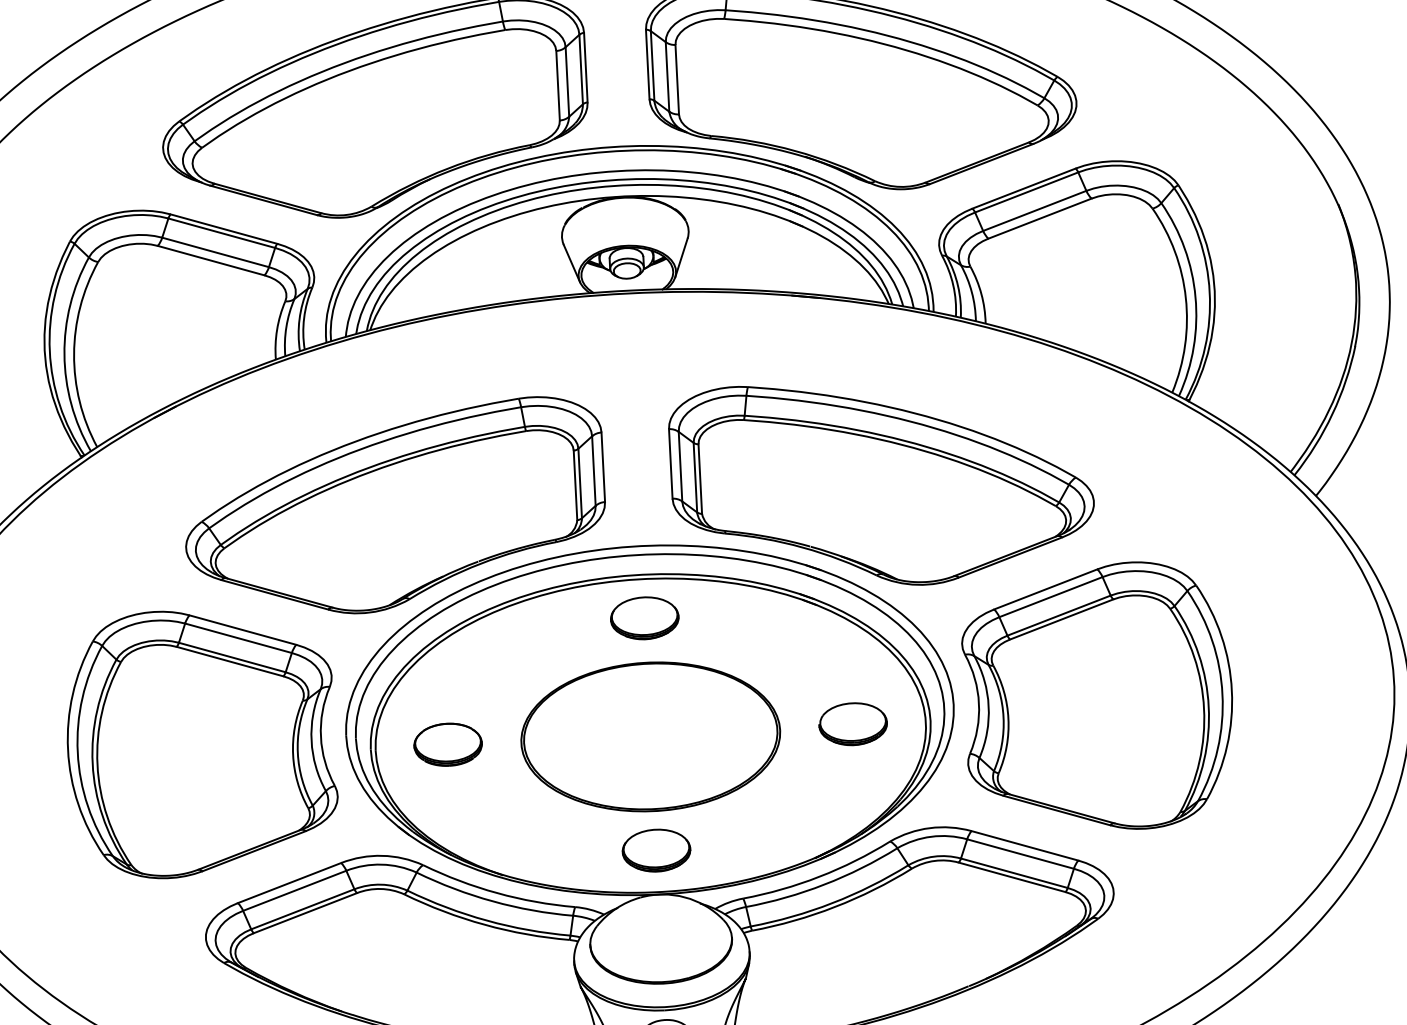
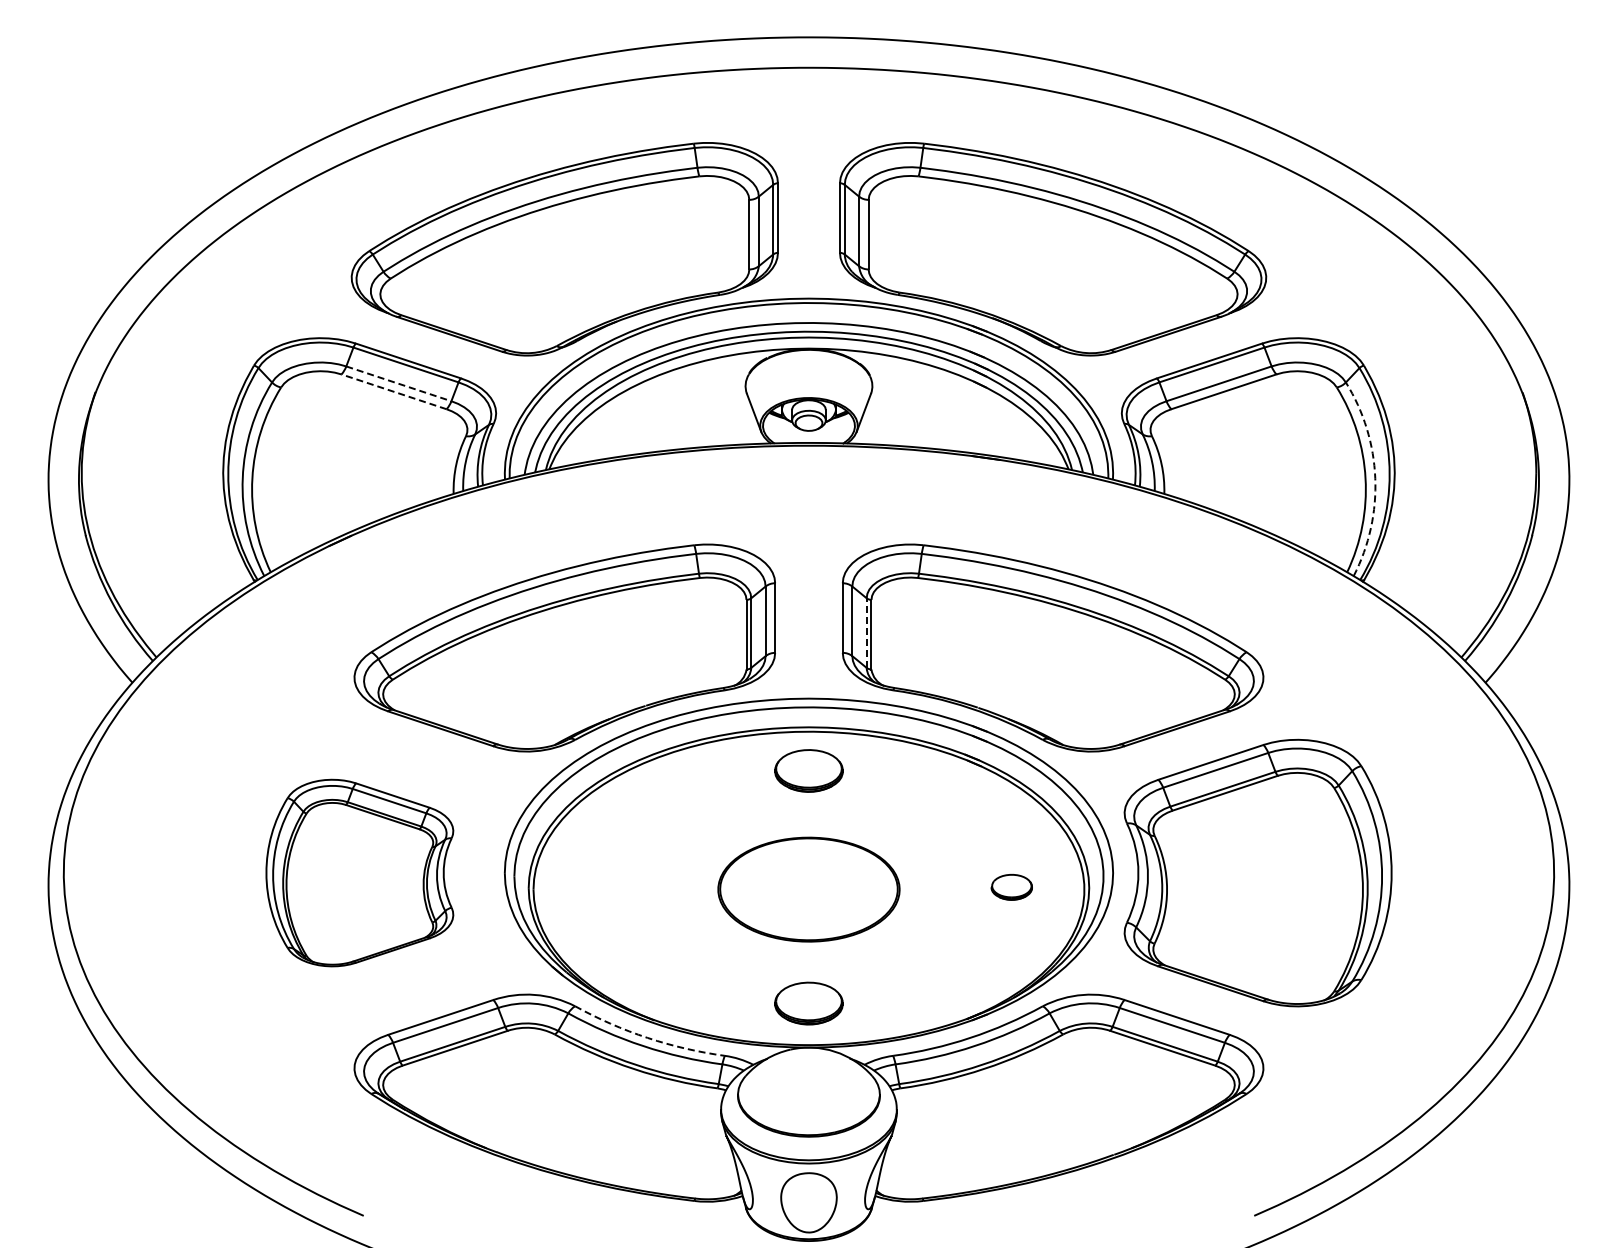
line: (216, 252) -> (399, 383), solid -> dashed
line: (210, 260) -> (393, 391), solid -> dashed
arc: (1195, 297) -> (1375, 478), solid -> dashed
line: (695, 478) -> (866, 633), solid -> dashed
part: (852, 724) -> (1011, 887), size x0.6
part: (650, 736) -> (808, 889), size x0.7
part: (201, 742) -> (359, 872), size x0.7
part: (447, 744) -> (605, 887), removed
arc: (496, 892) -> (647, 1037), solid -> dashed

